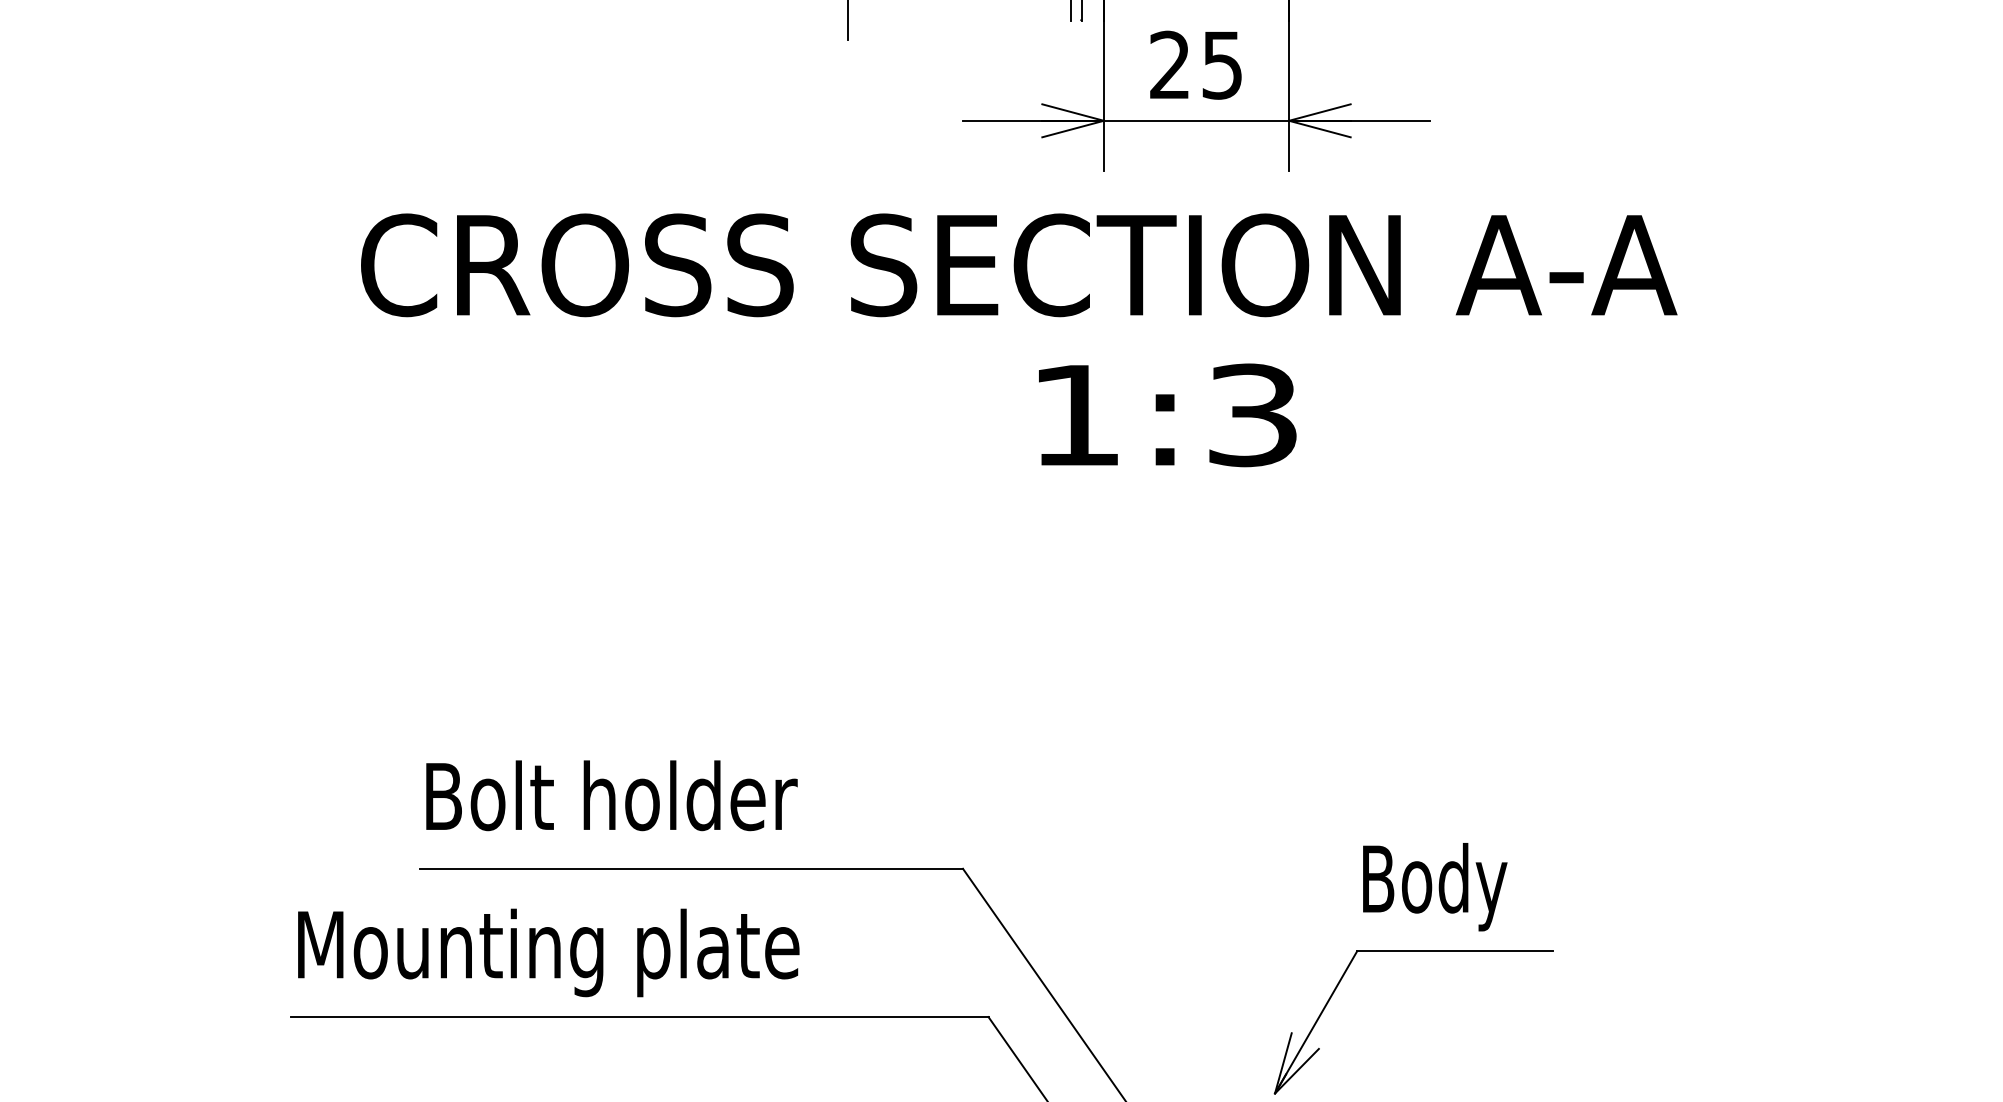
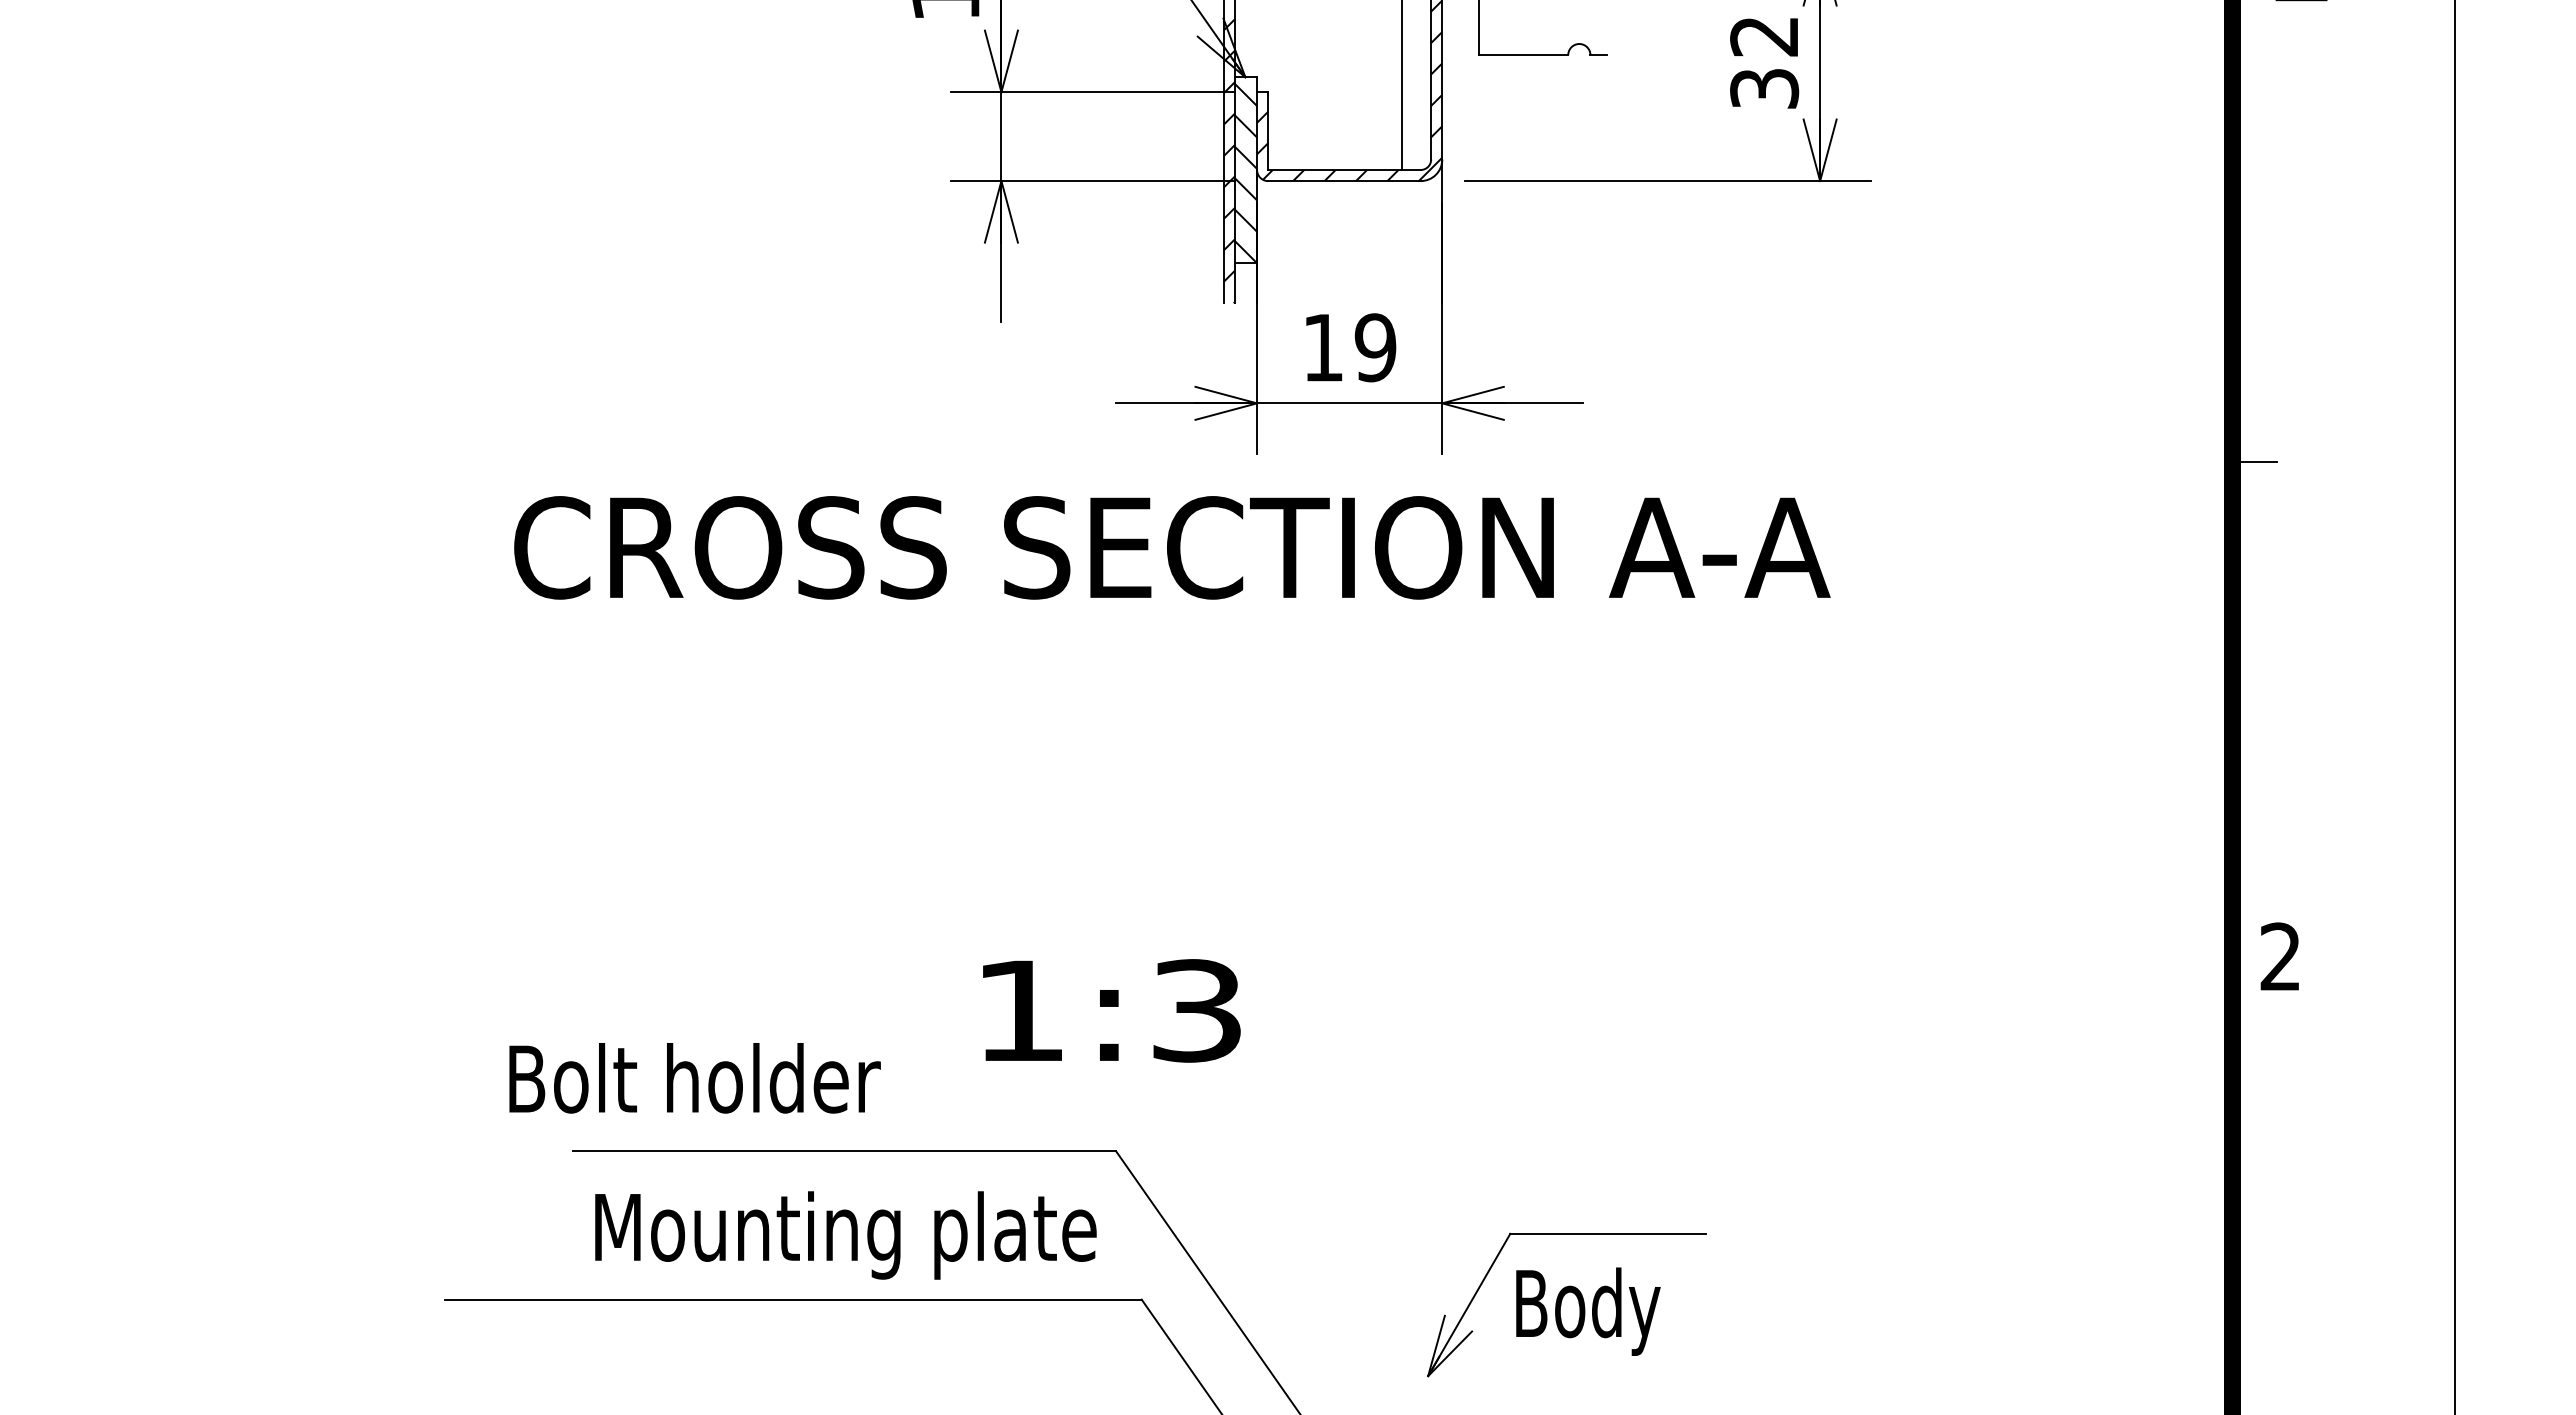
text: (1196, 64) -> (1349, 347), 25 -> 19
text: (1167, 414) -> (1111, 1010), moved
text: (611, 795) -> (694, 1078), moved
text: (1435, 886) -> (1588, 1311), moved
text: (548, 952) -> (845, 1235), moved

